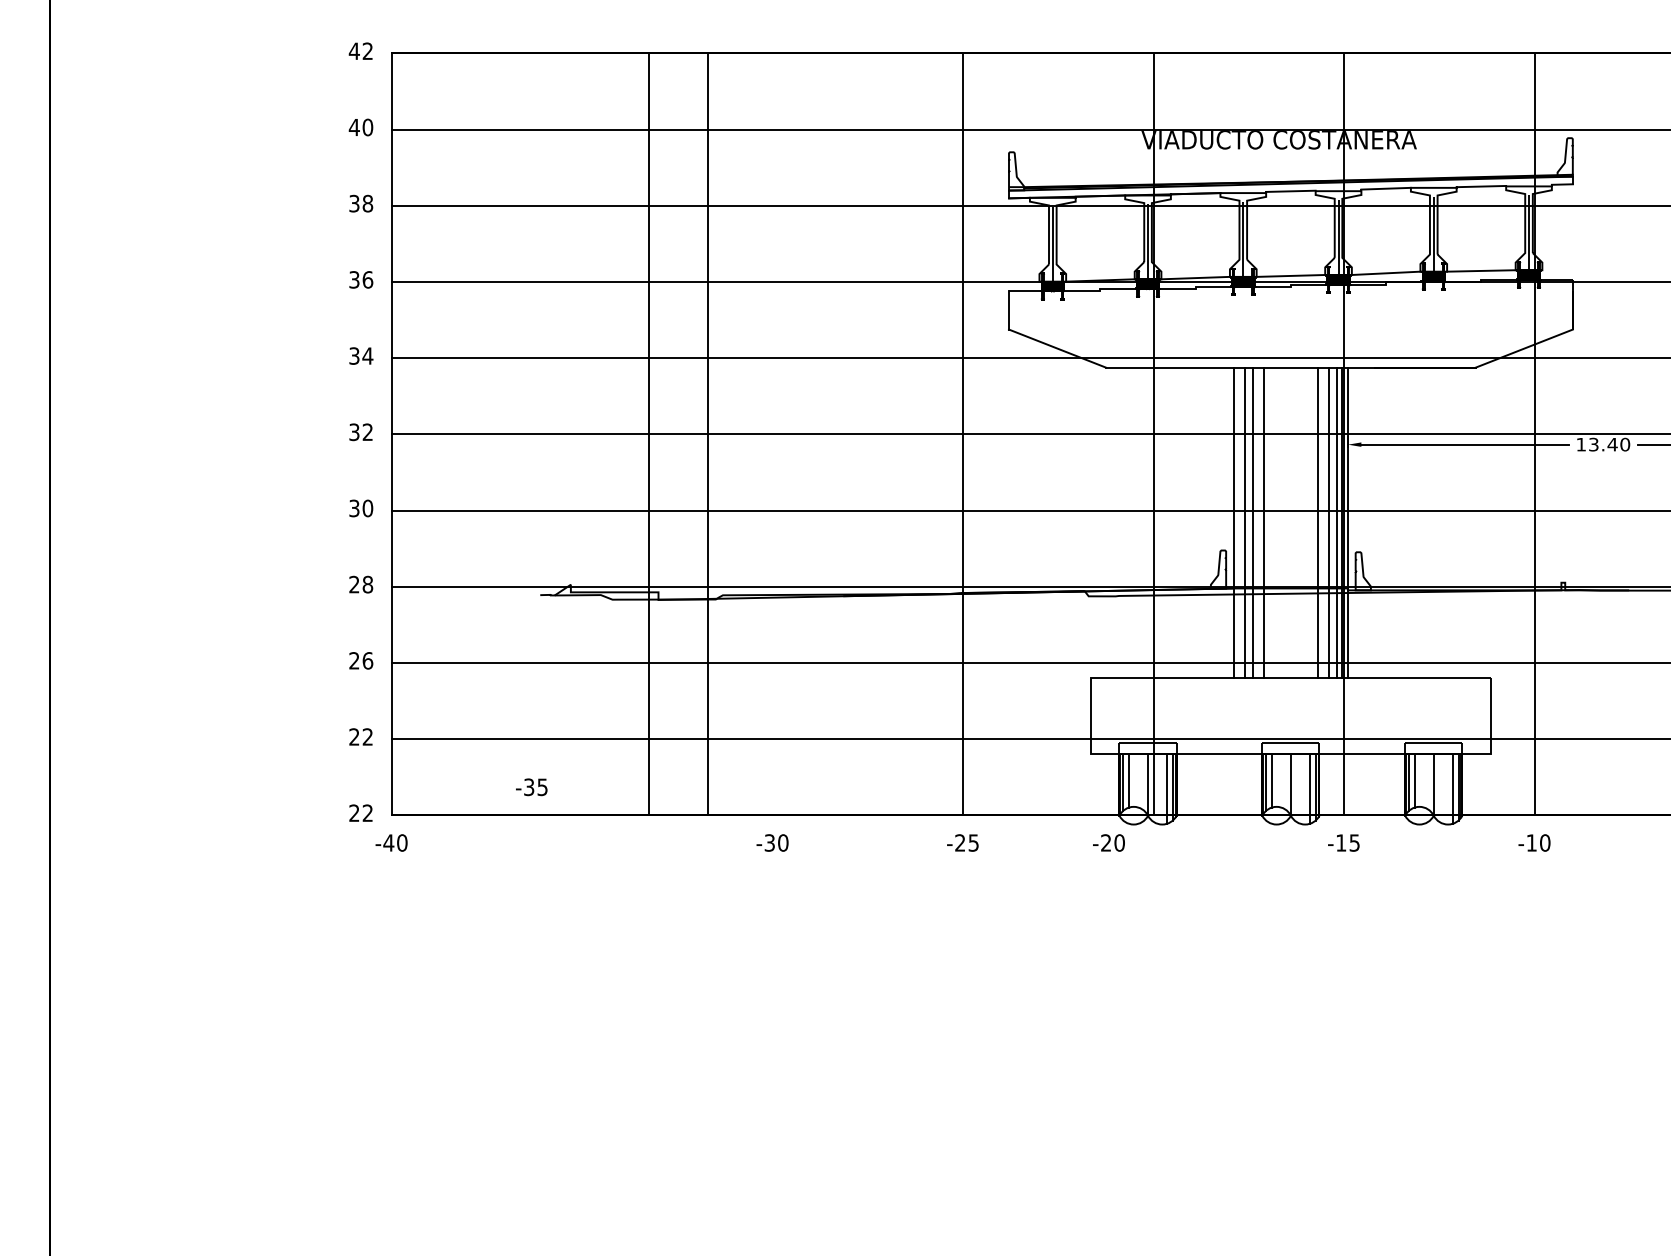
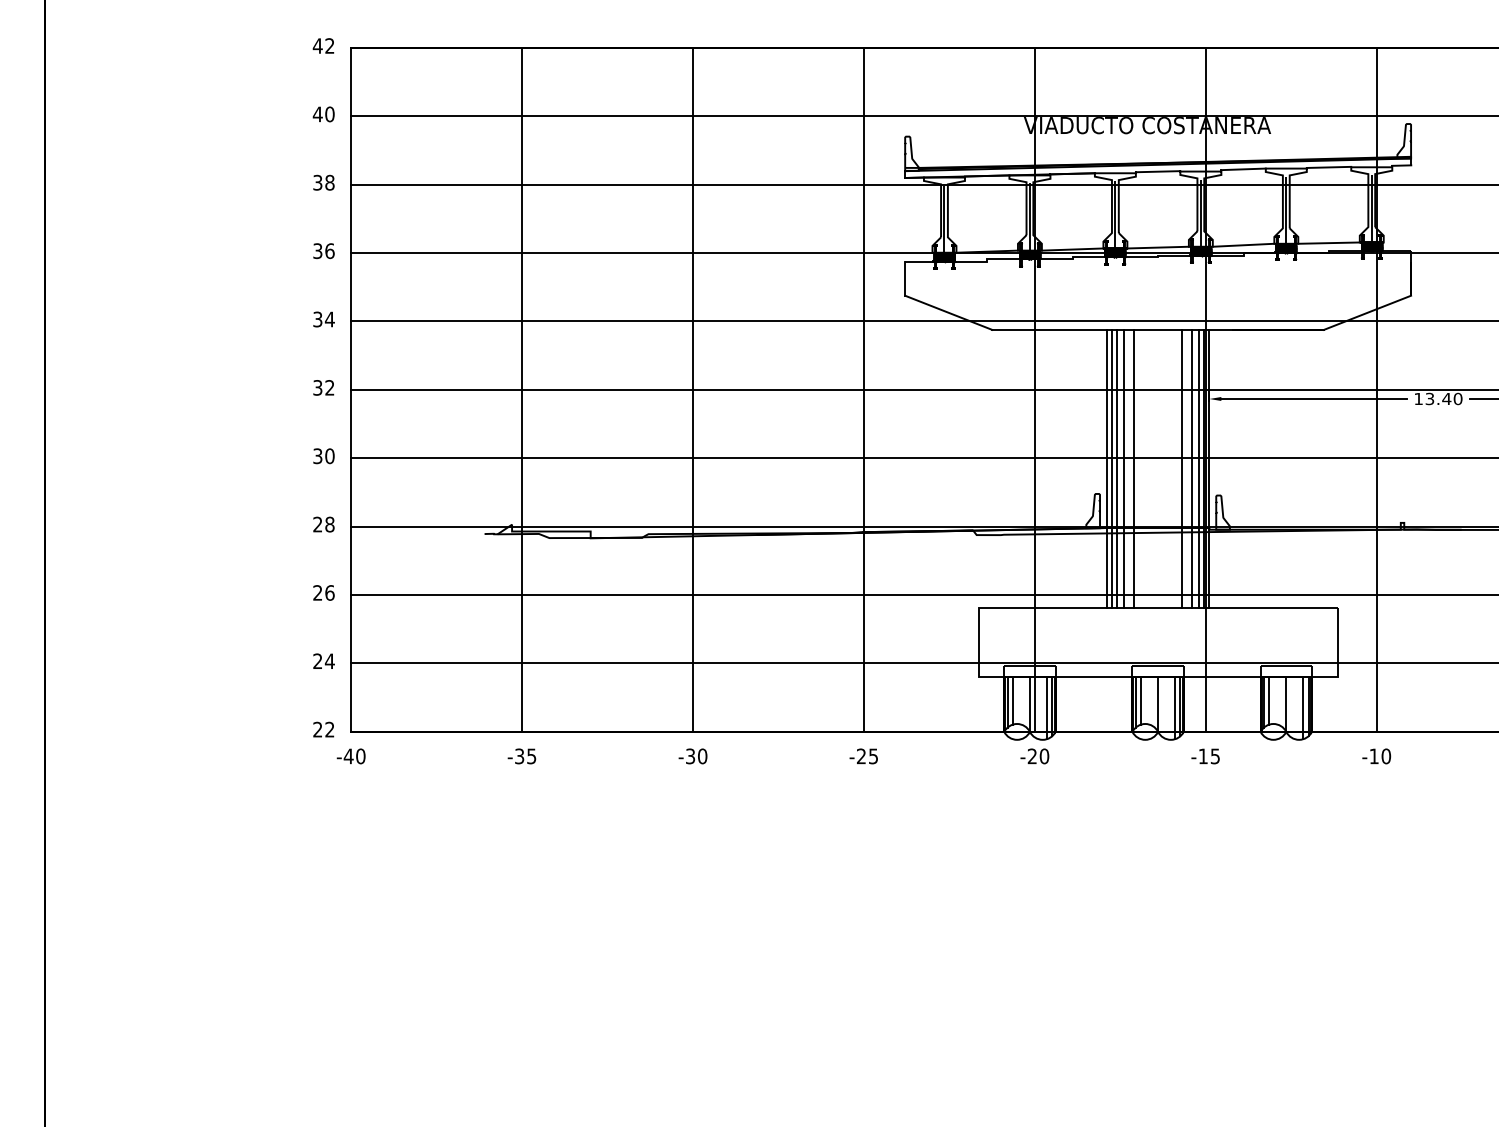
line: (649, 434) -> (522, 389), moved
line: (708, 434) -> (693, 389), moved
line: (1238, 522) -> (1111, 468), added
text: (367, 736) -> (329, 660), 22 -> 24
text: (531, 787) -> (521, 756), moved
text: (1108, 843) -> (1034, 756), moved

